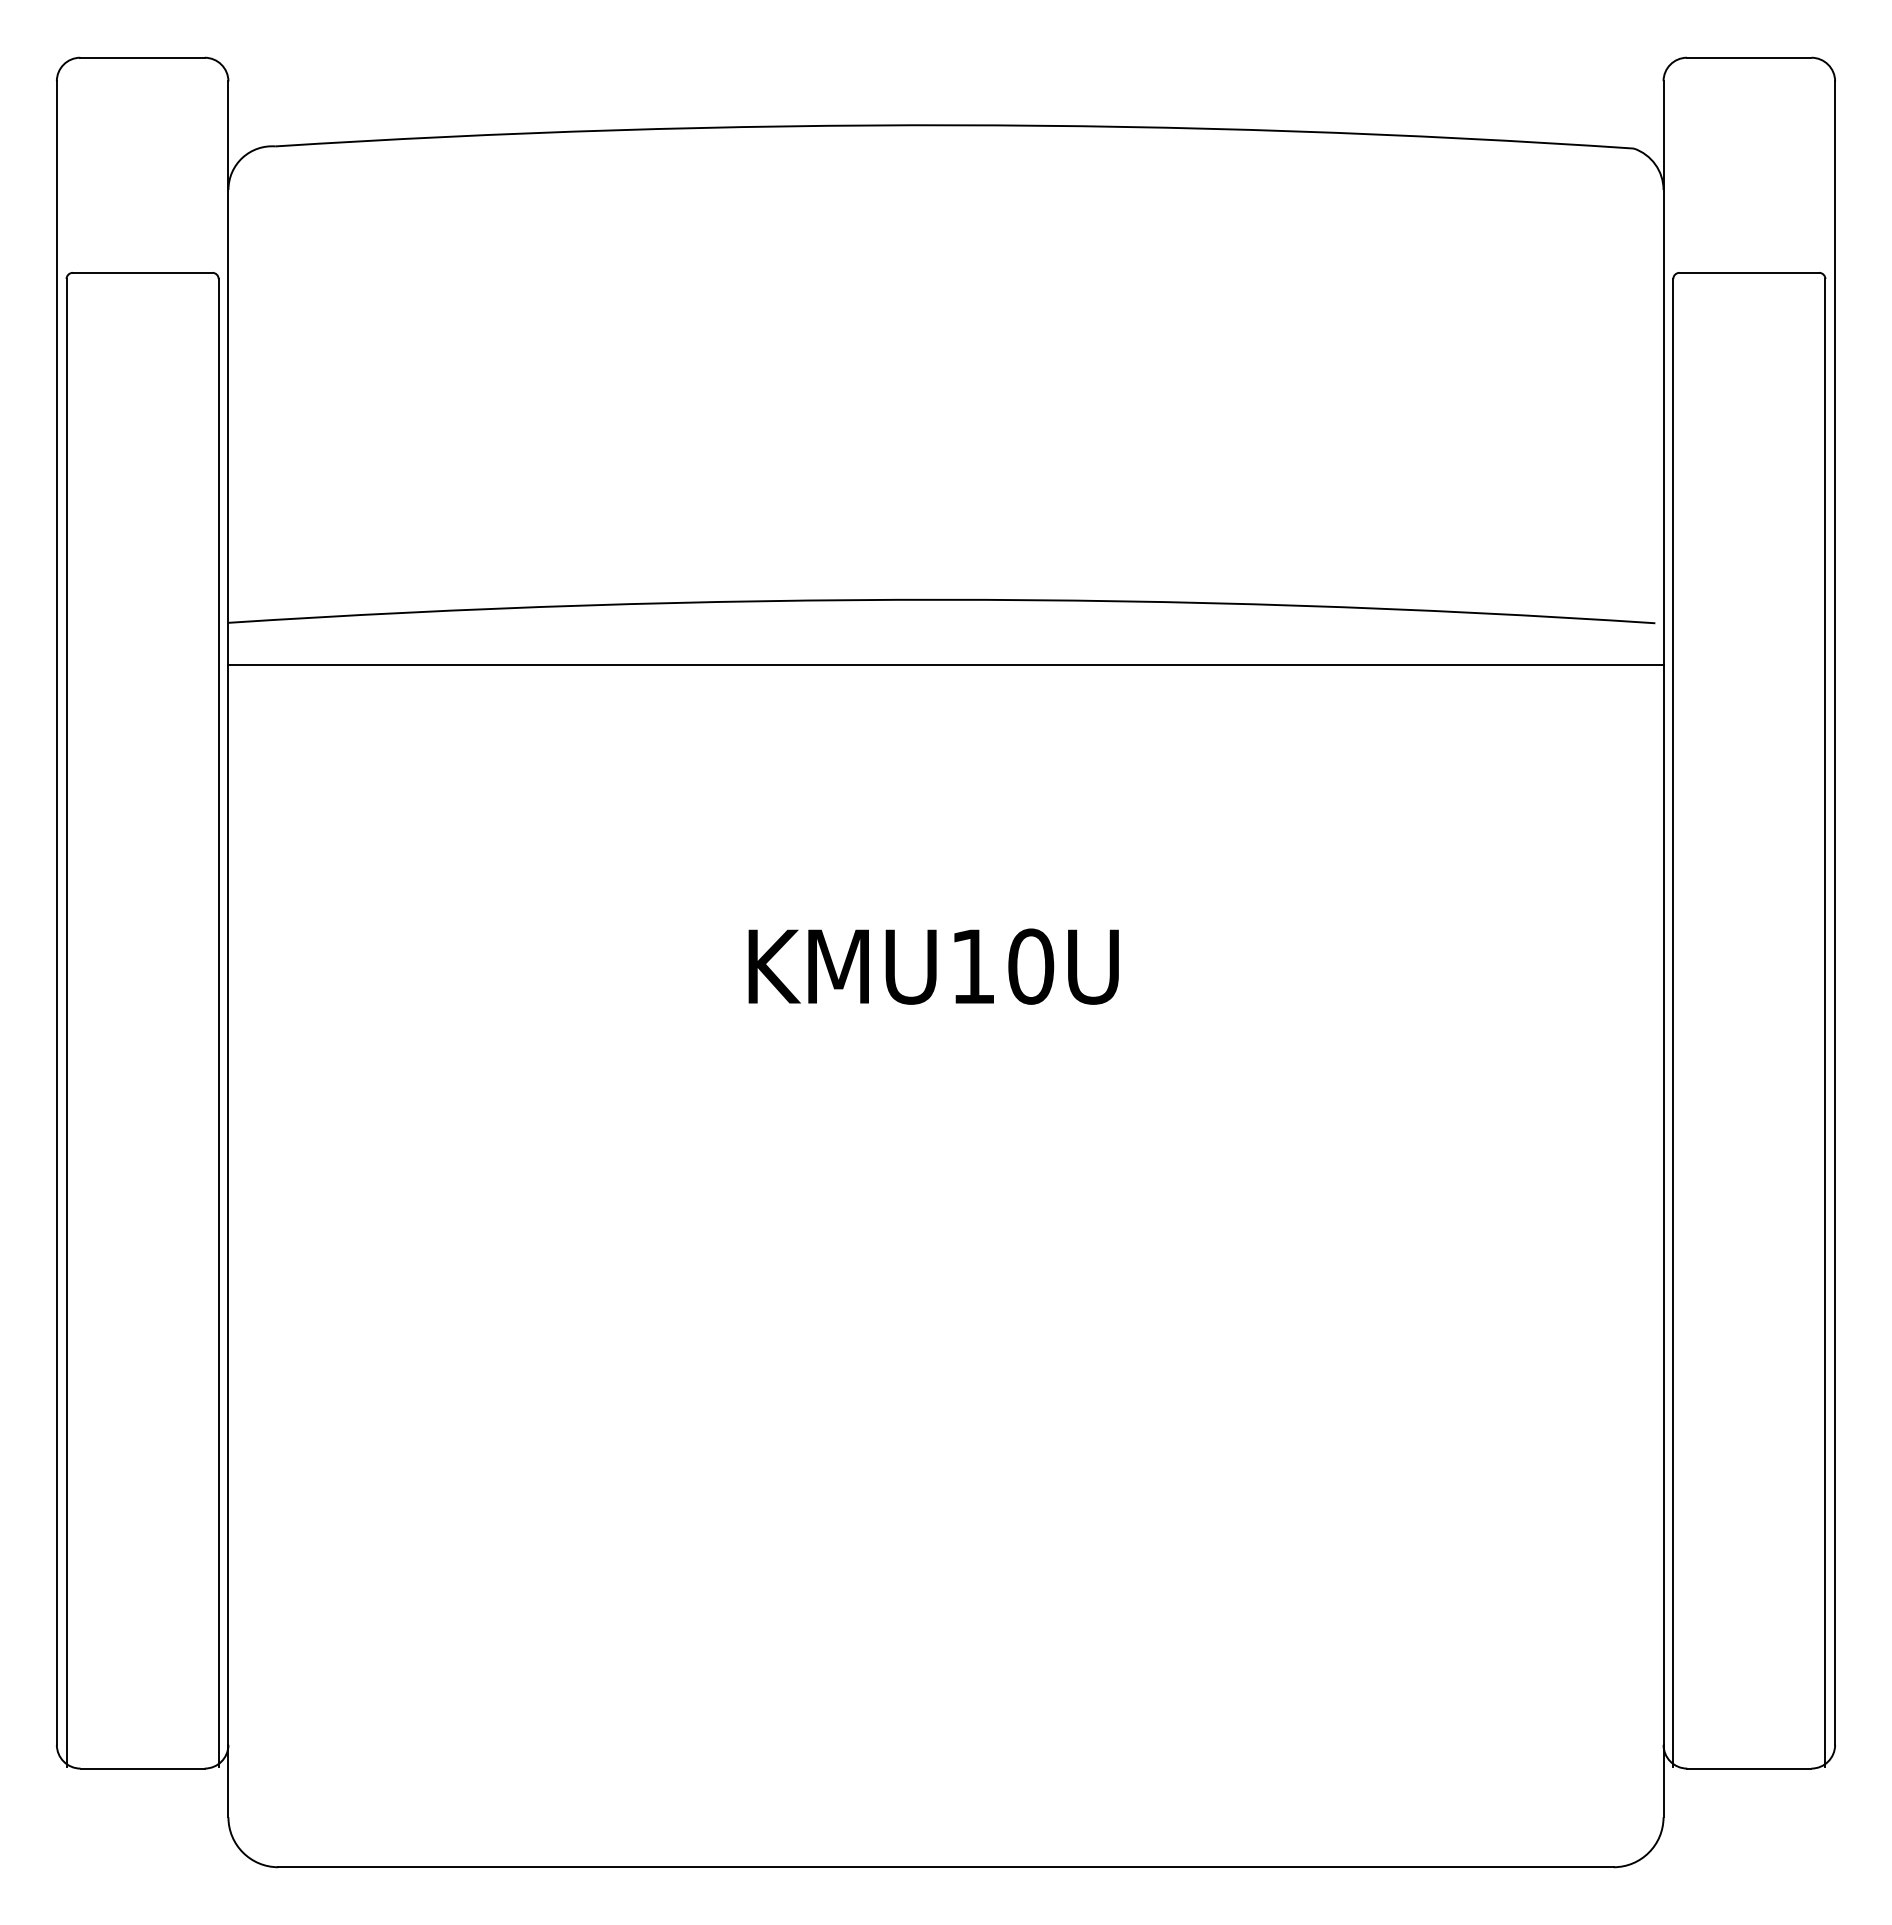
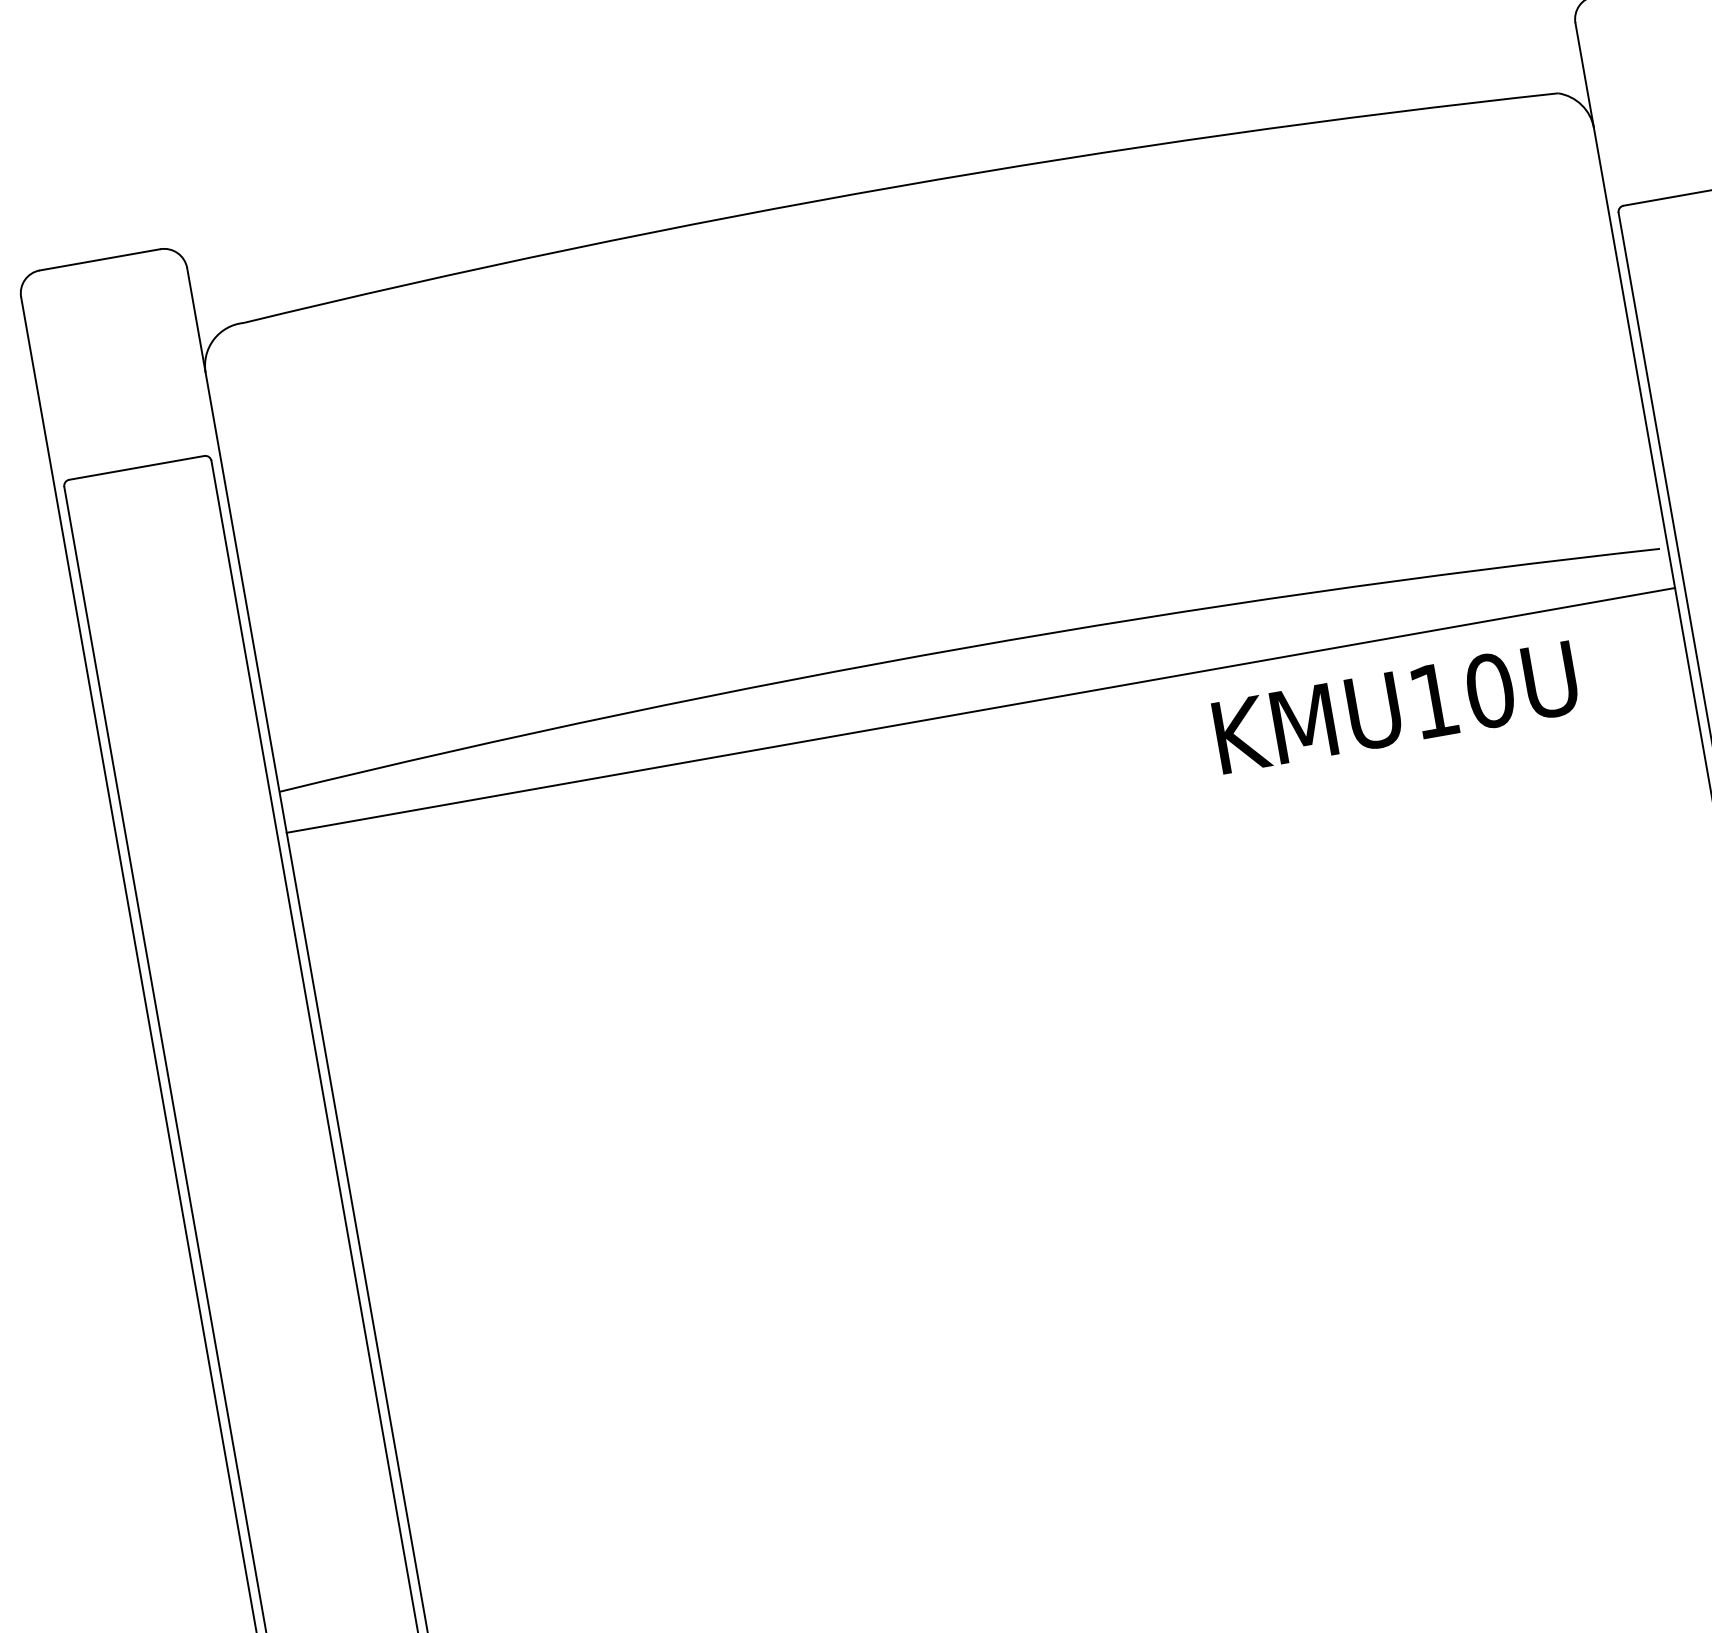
text: (933, 966) -> (1395, 707), moved

